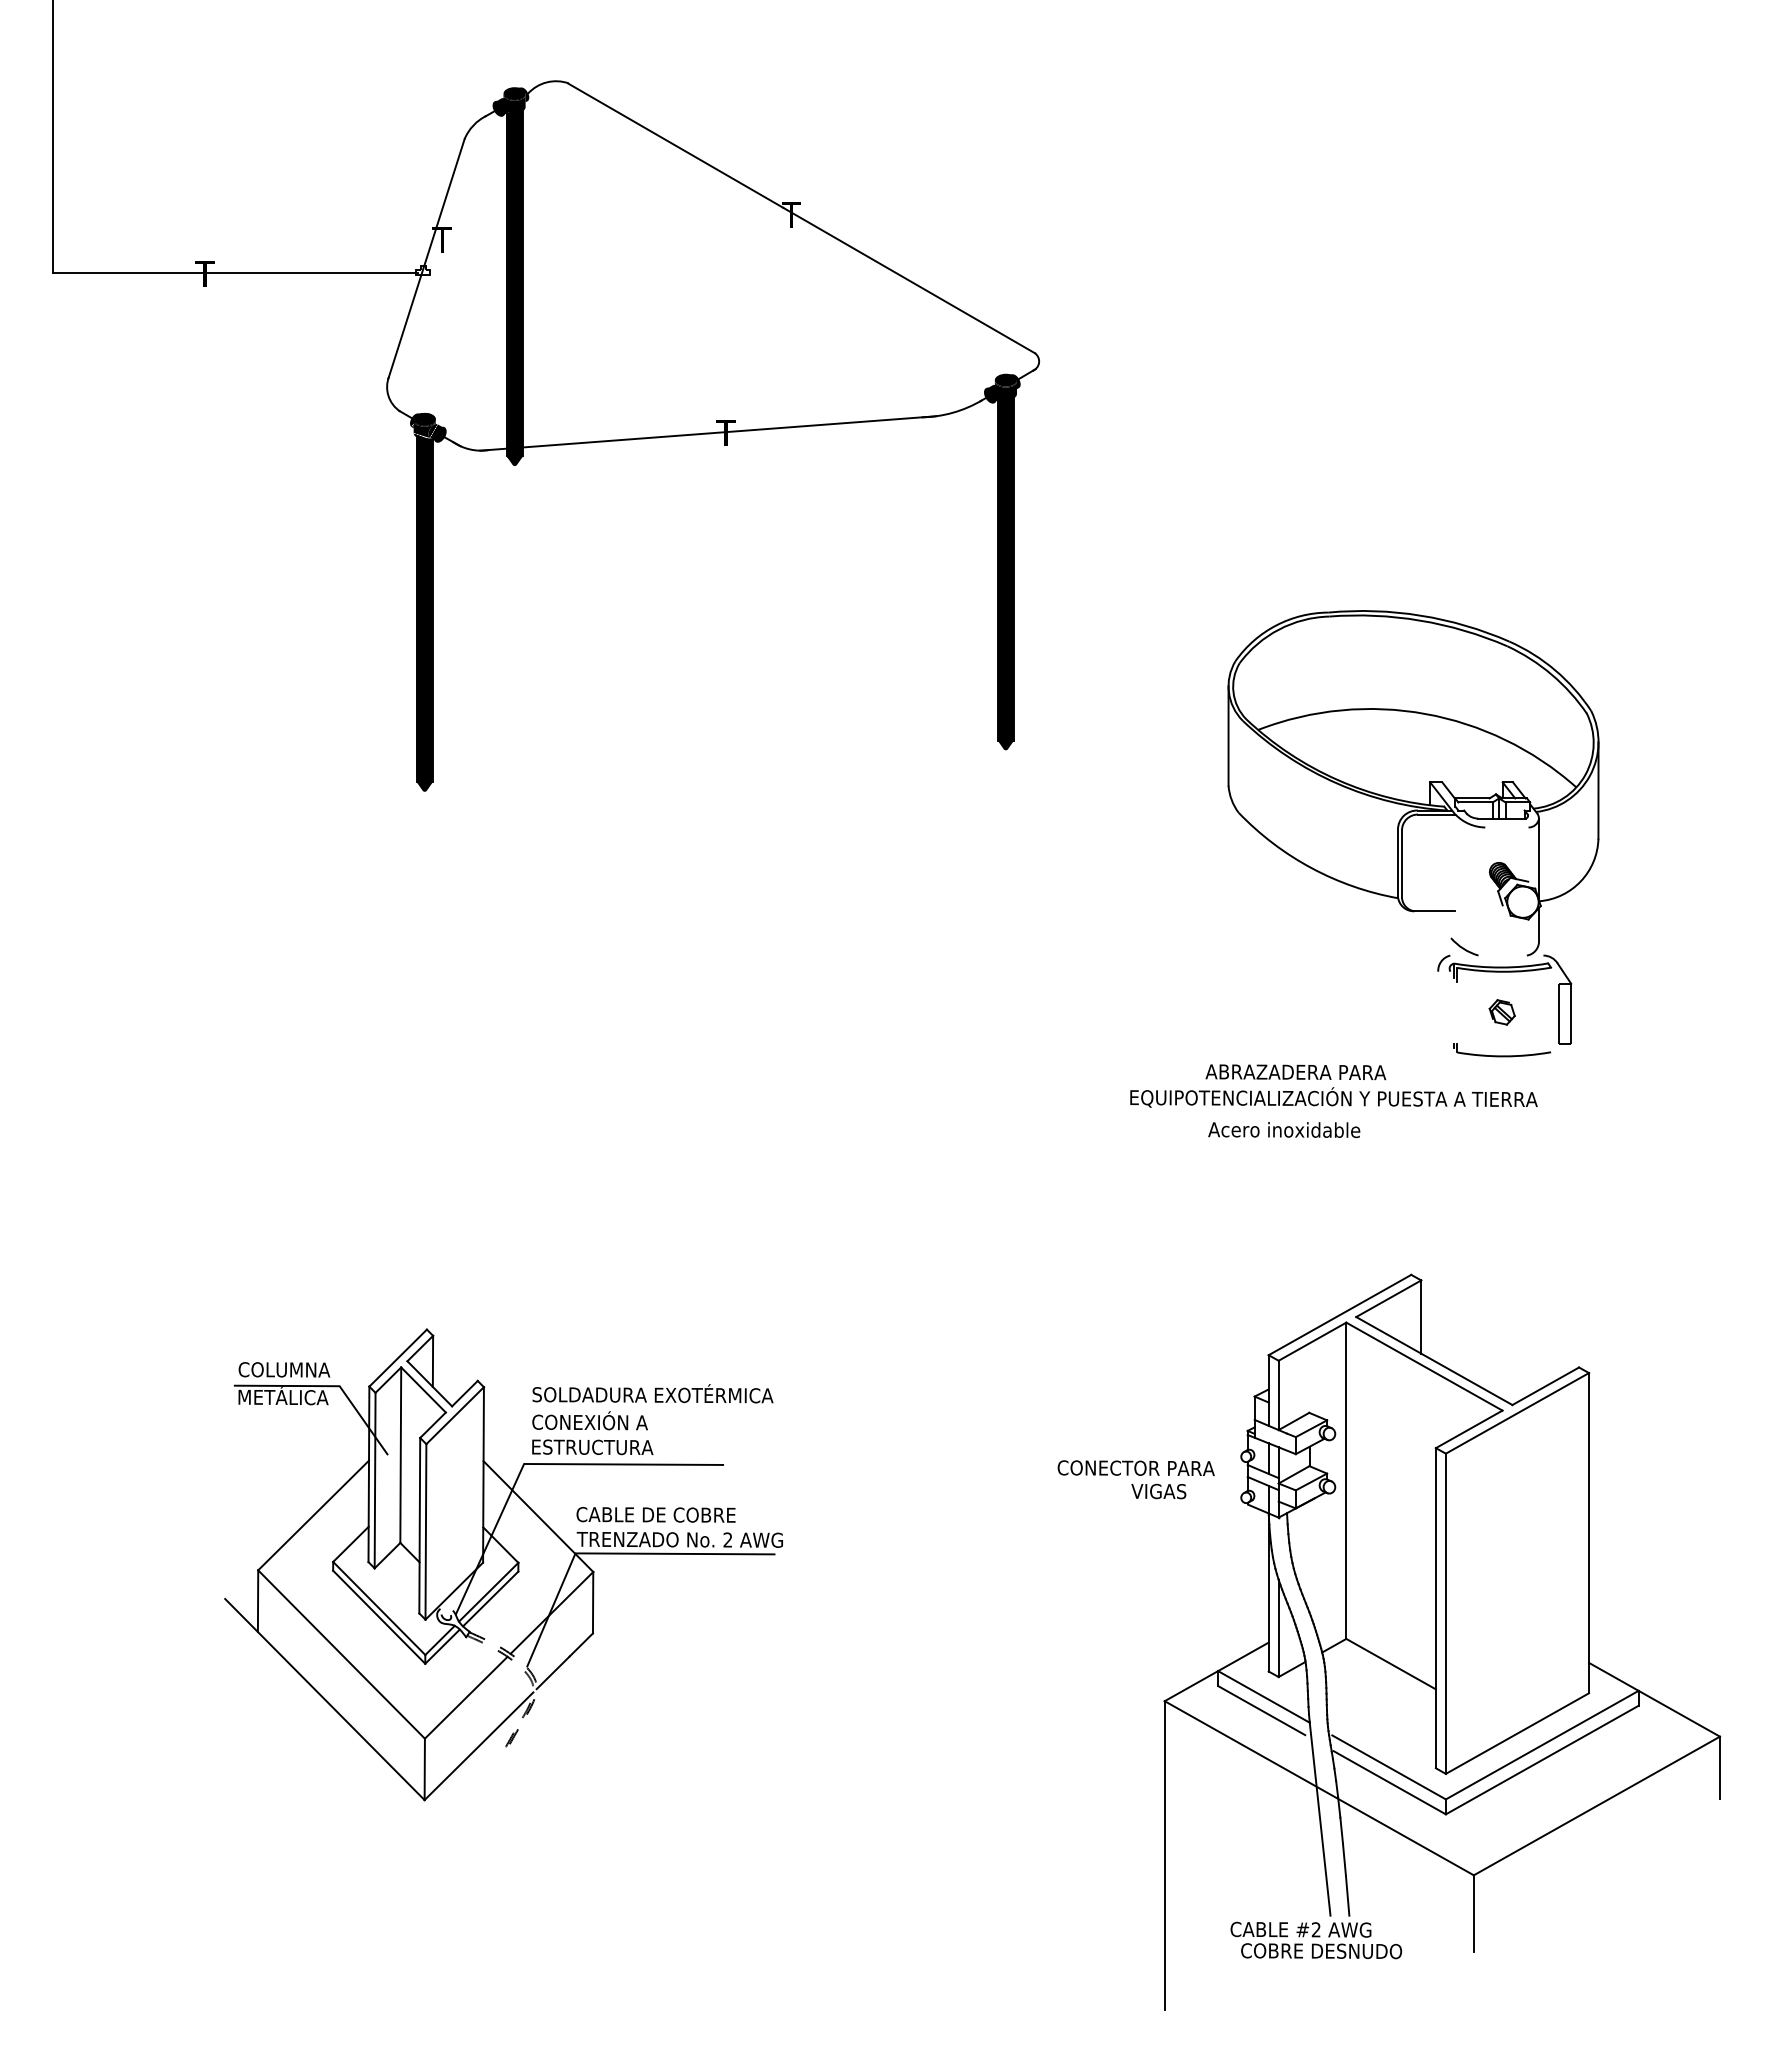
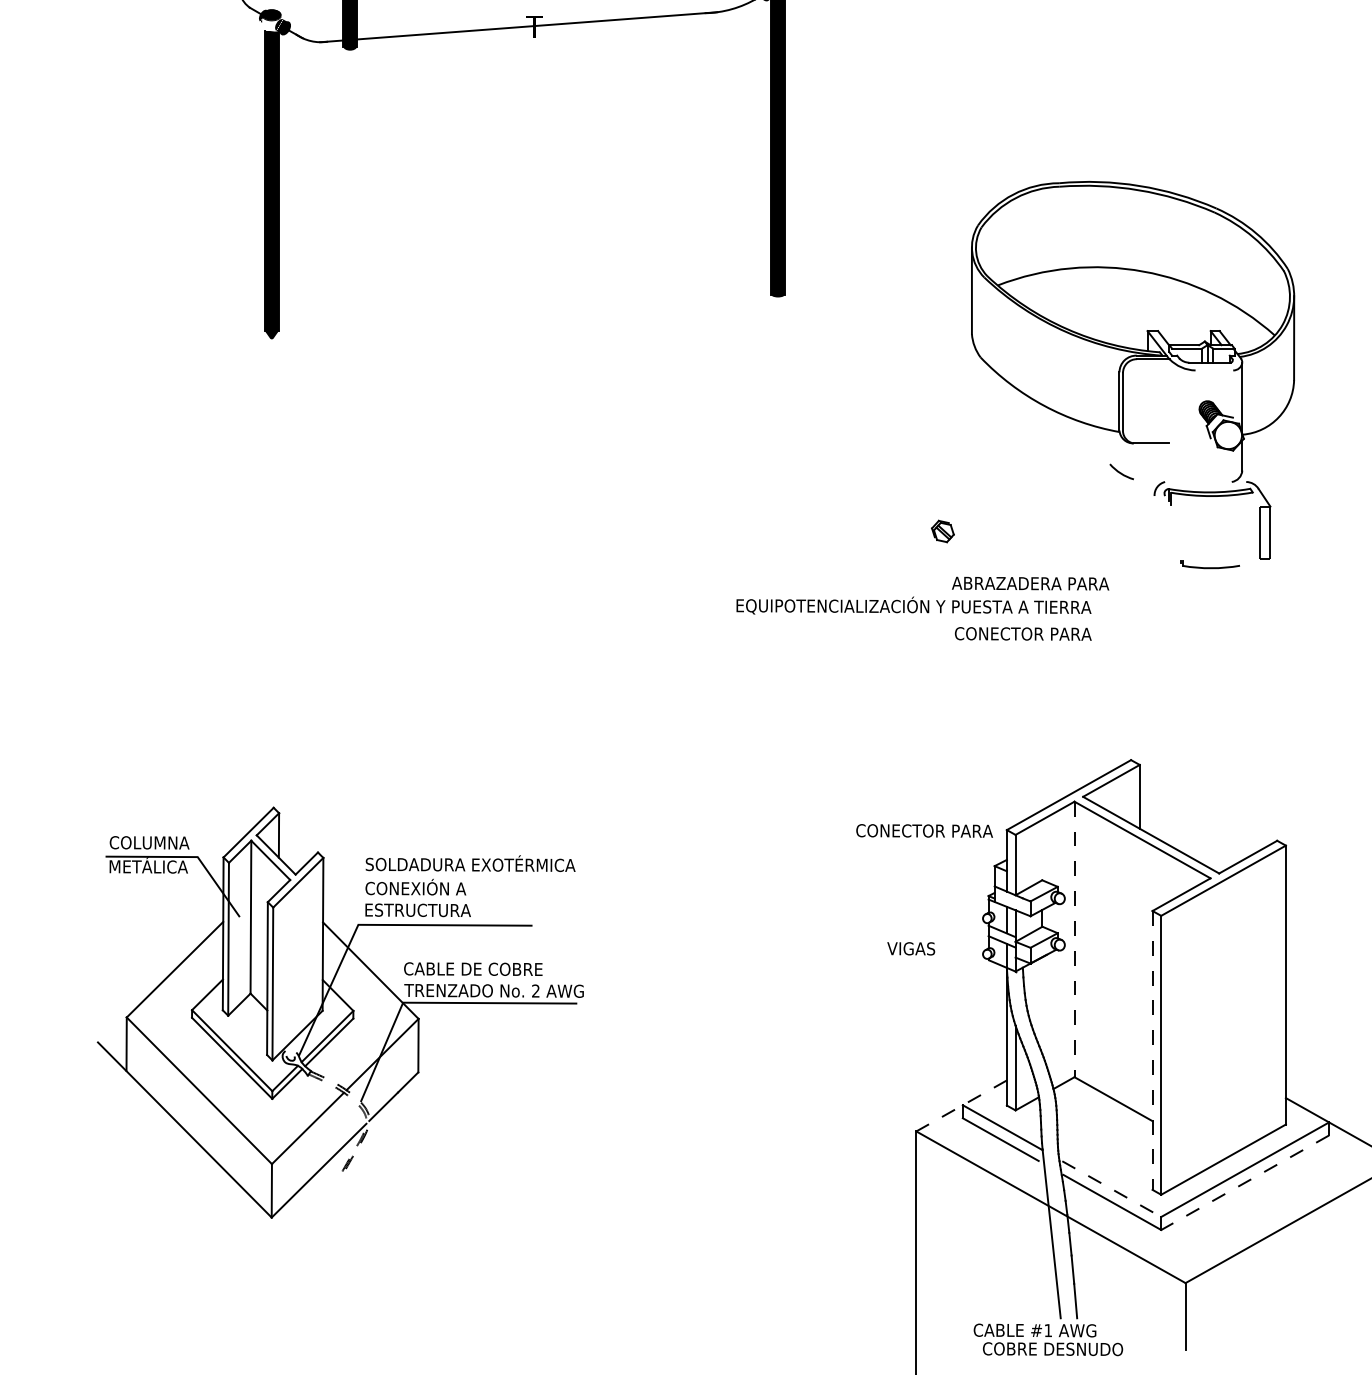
fill: (424, 430) -> (271, 24), removed
fill: (514, 461) -> (349, 51), removed
fill: (1005, 745) -> (777, 299), removed
arc: (1463, 947) -> (1120, 472), moved
part: (1501, 1012) -> (942, 531), moved
part: (1501, 1050) -> (1209, 564), size x0.7
text: (1333, 1097) -> (913, 605), moved
text: (1287, 1130) -> (1023, 634), Acero inoxidable -> CONECTOR PARA
text: (1135, 1467) -> (923, 830), moved
line: (1346, 1481) -> (1074, 940), solid -> dashed
line: (1435, 1608) -> (1152, 1050), solid -> dashed
line: (1216, 1671) -> (961, 1105), solid -> dashed
line: (1542, 1760) -> (1245, 1183), solid -> dashed
line: (1389, 1767) -> (1112, 1189), solid -> dashed
text: (1315, 1929) -> (1047, 1330), #2 -> #1

